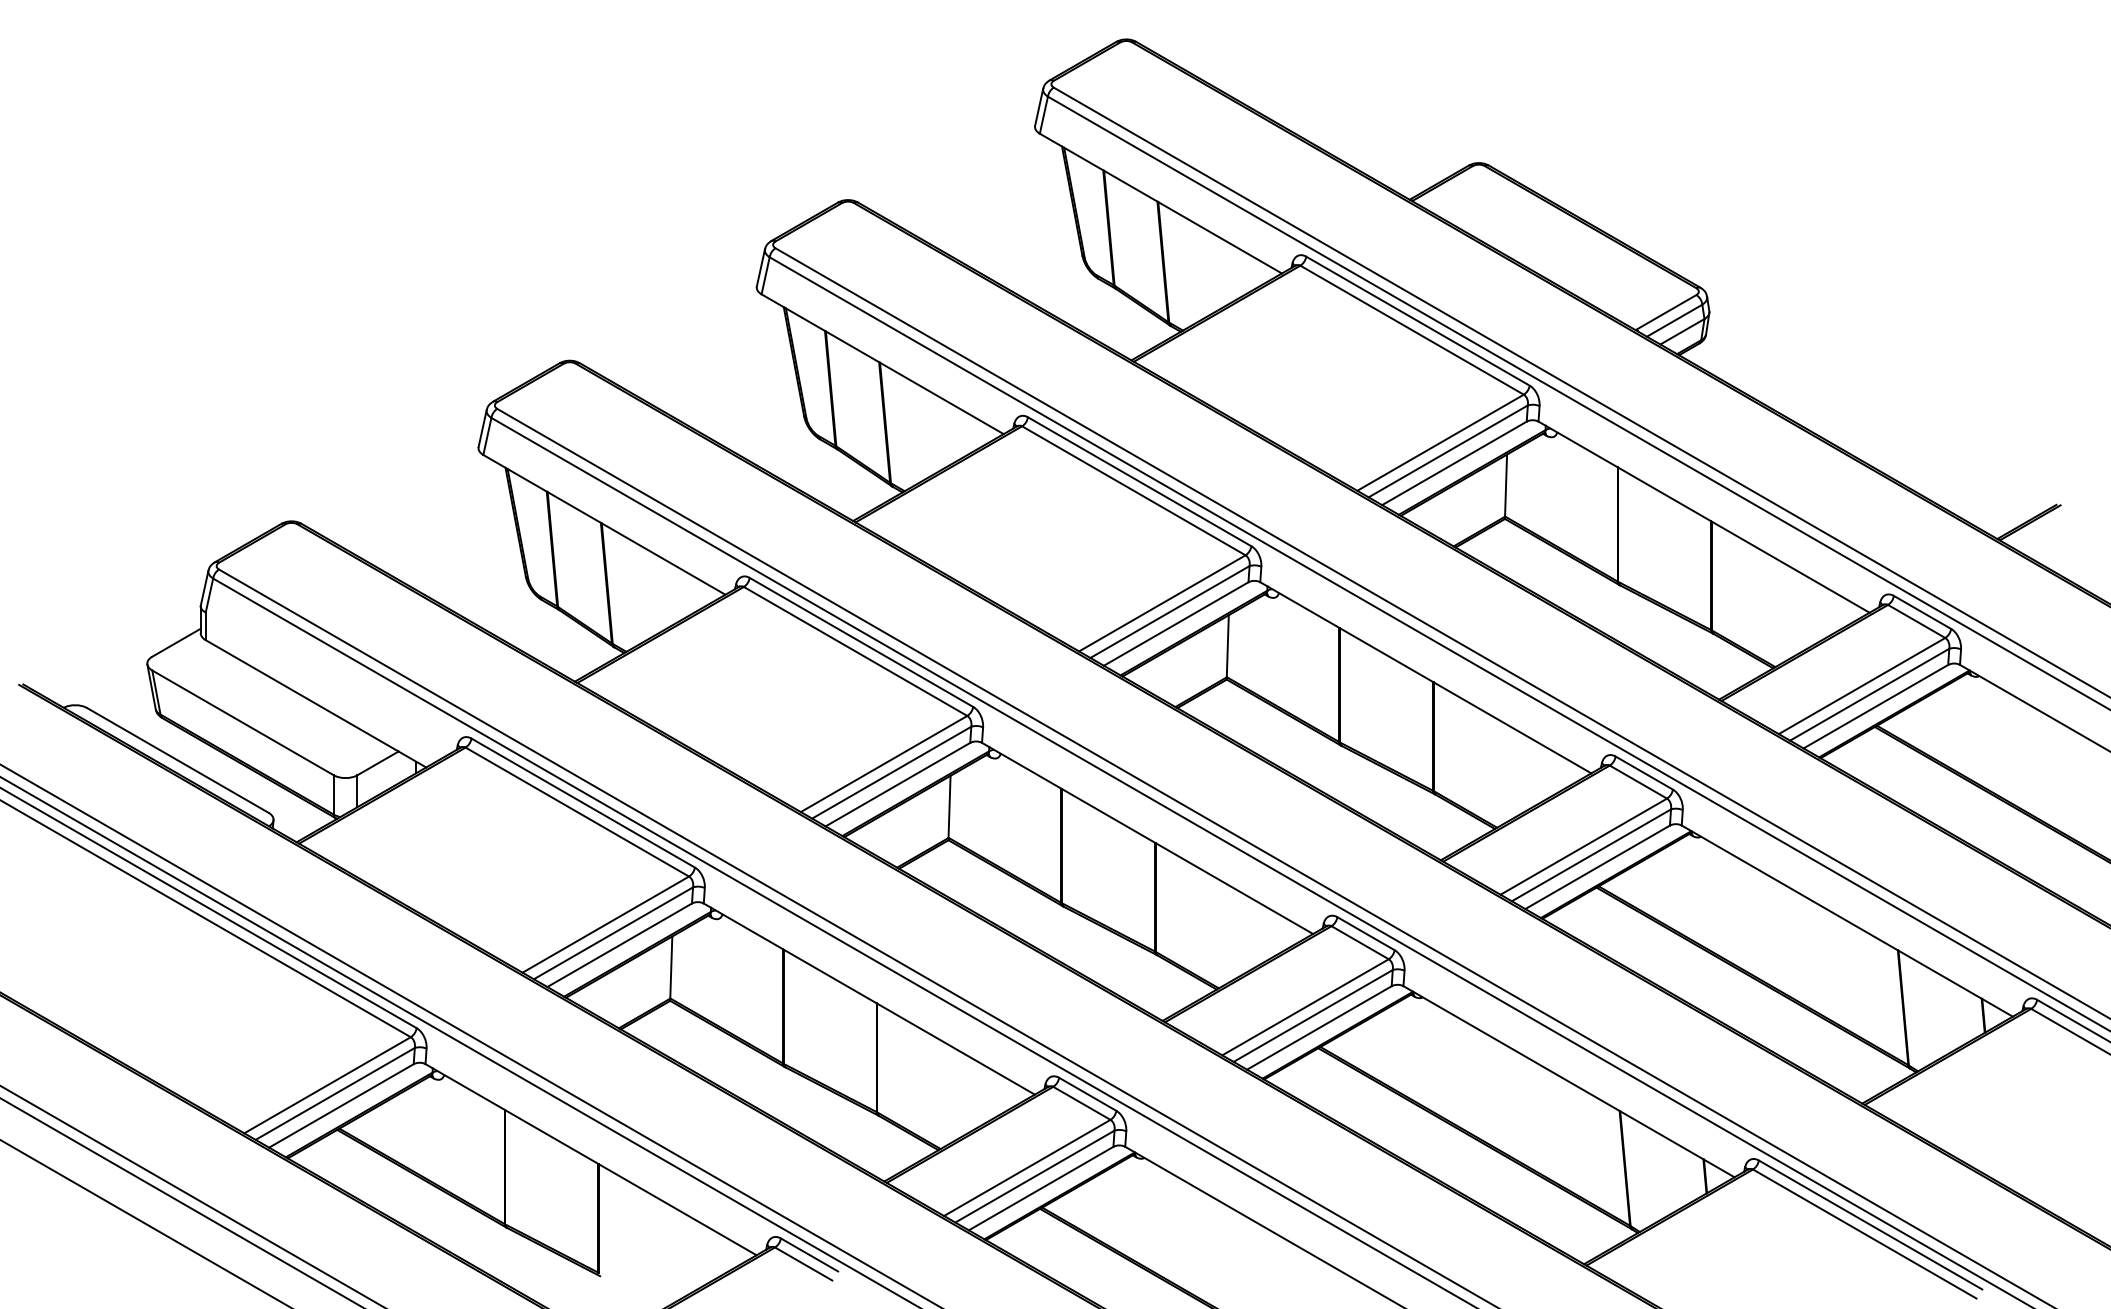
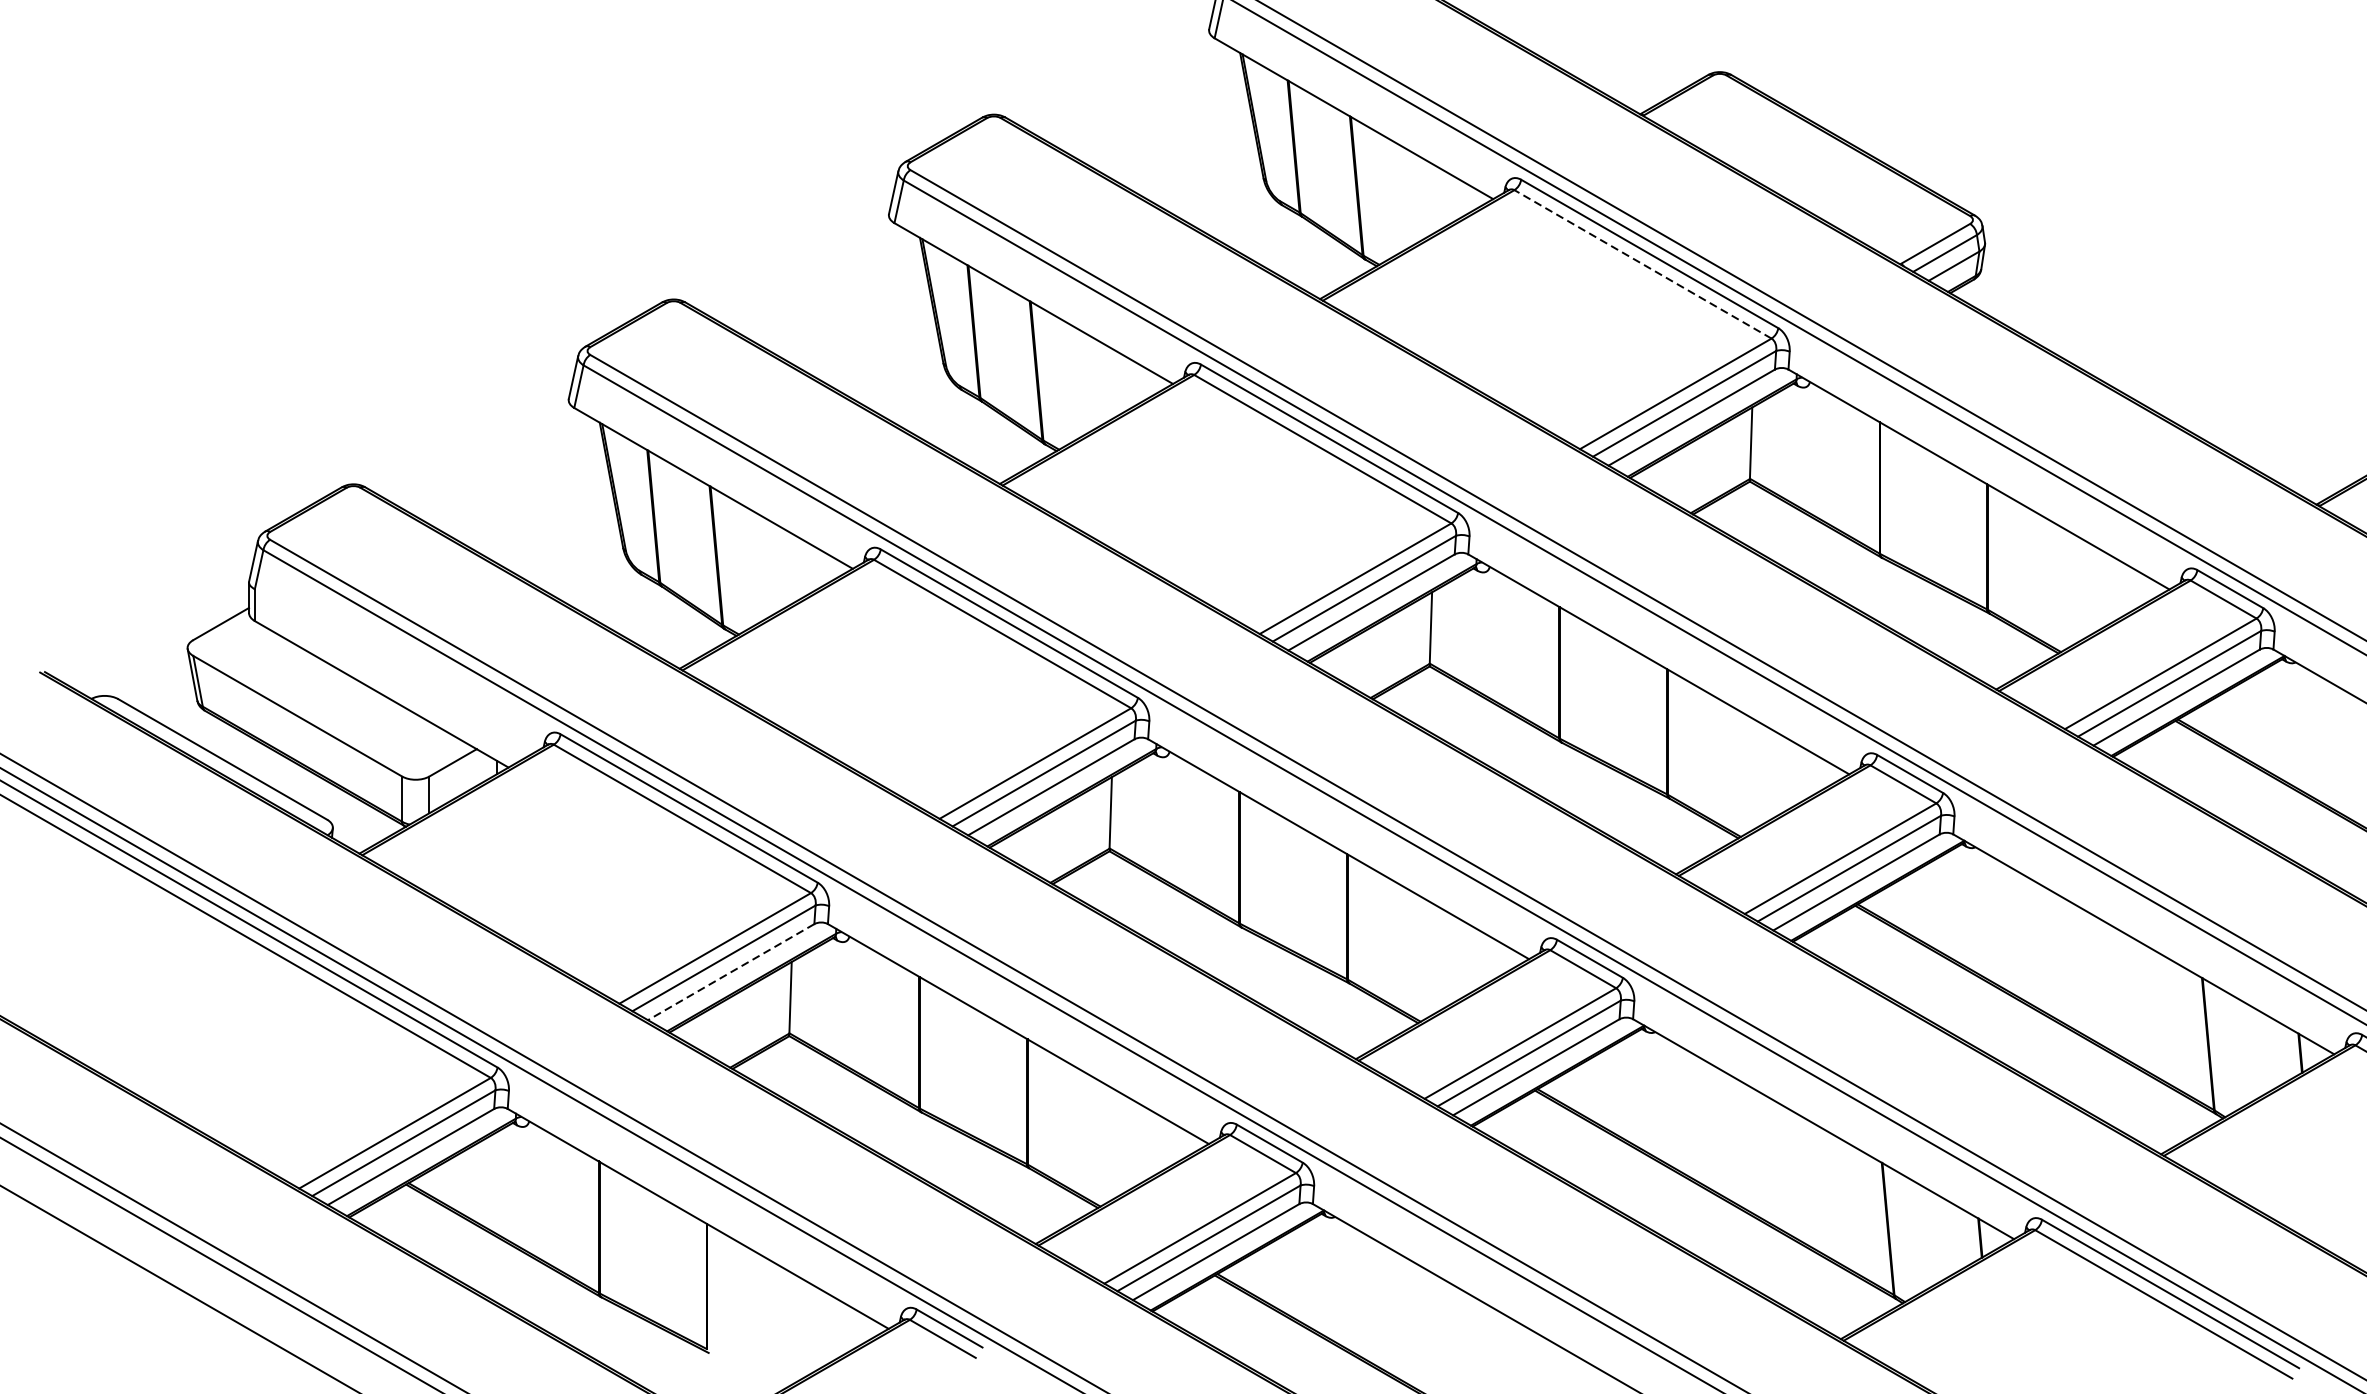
line: (1411, 329) -> (1642, 263), solid -> dashed
line: (619, 945) -> (730, 972), solid -> dashed

